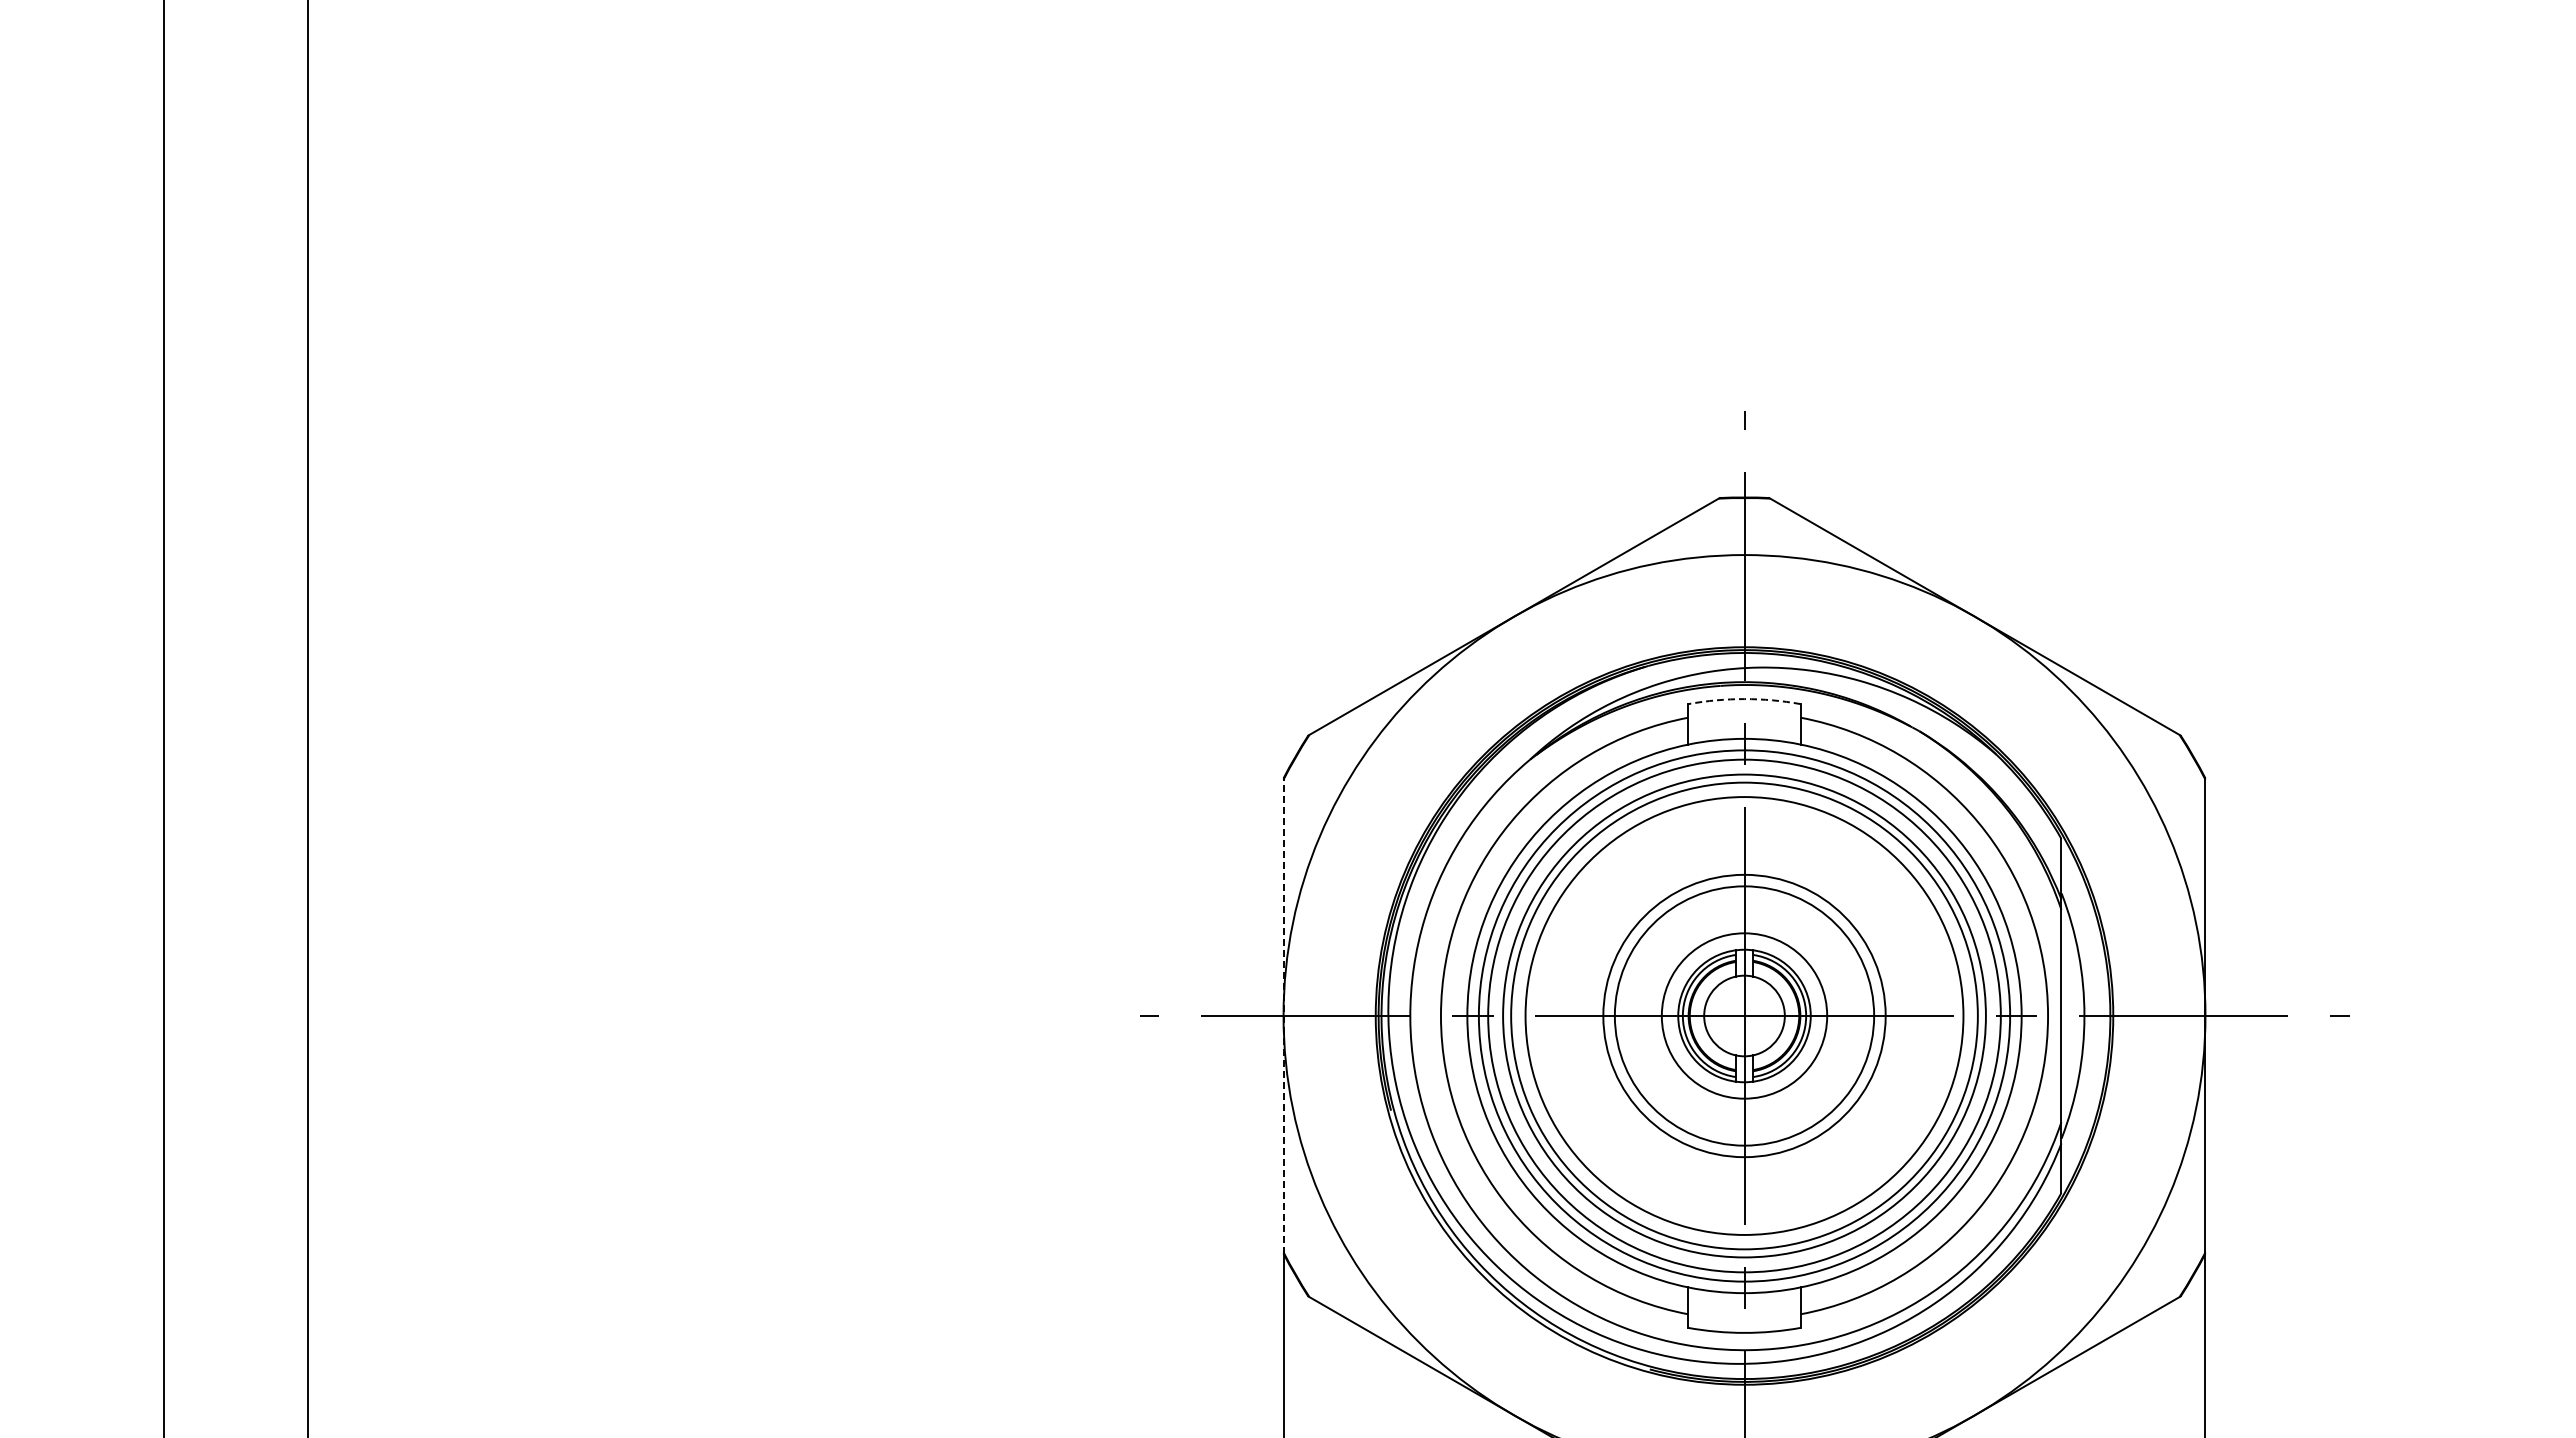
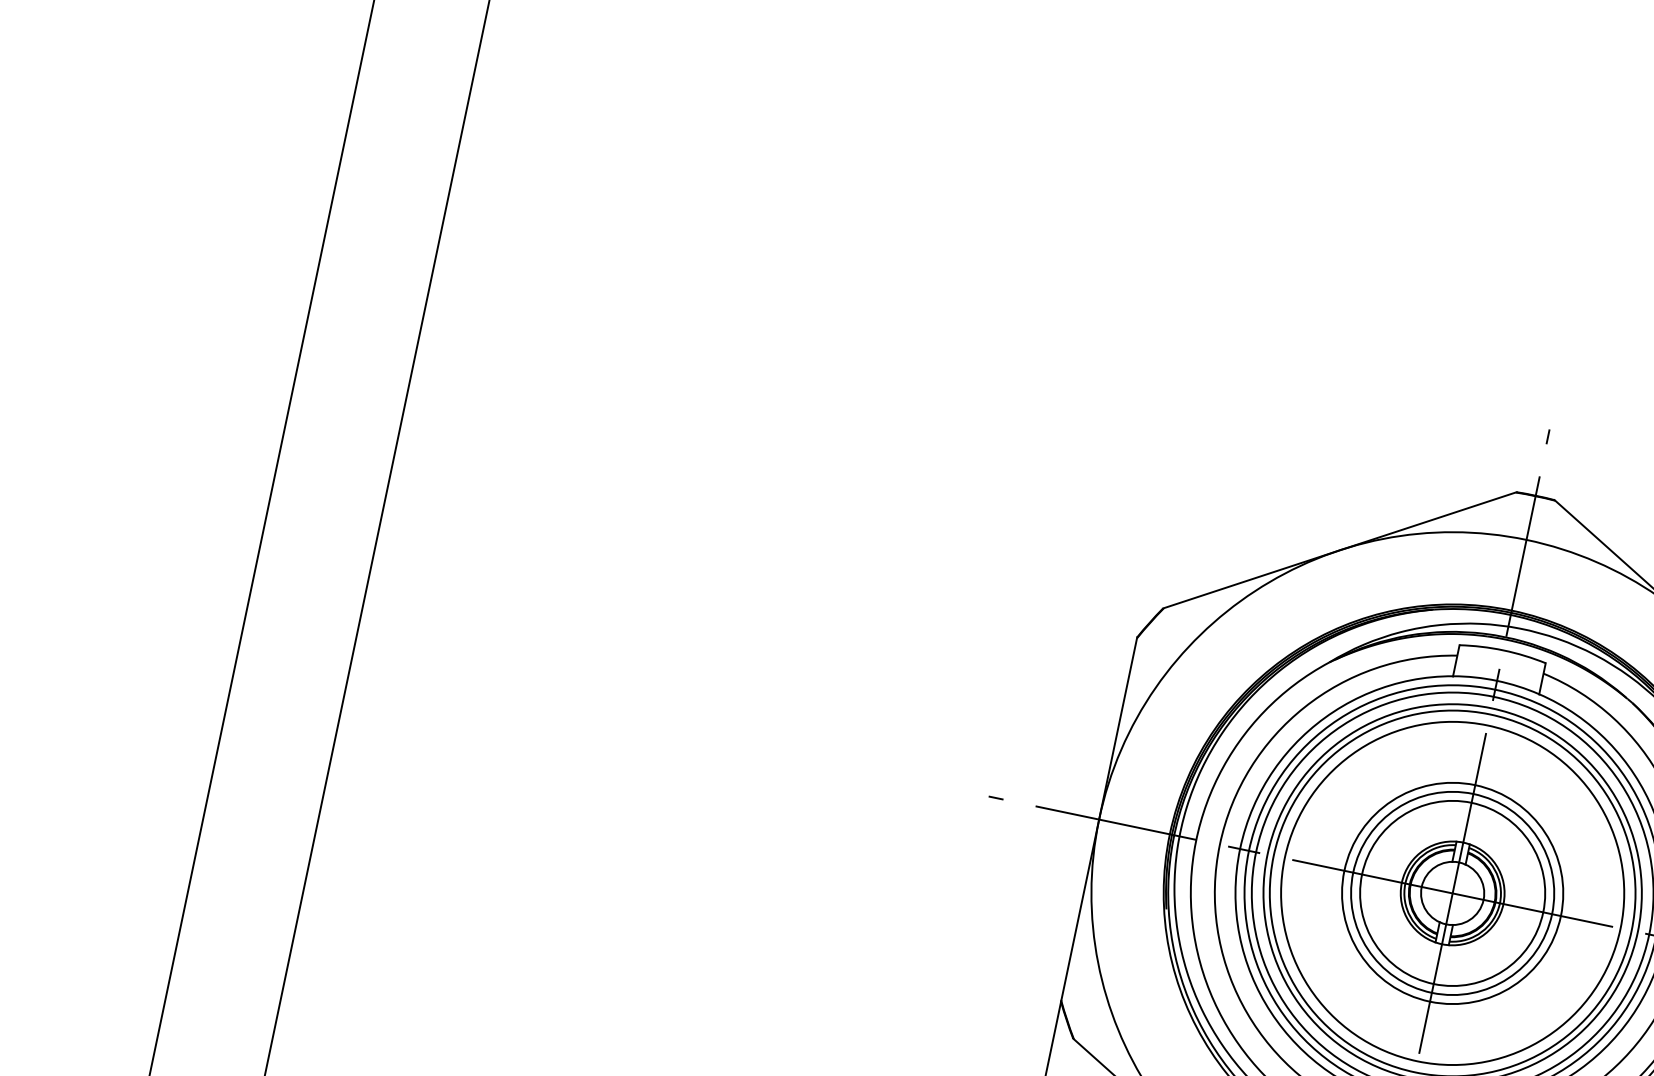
arc: (1744, 699) -> (1503, 650), dashed -> solid
circle: (1744, 1015) -> (1452, 893), size x1.43
line: (1283, 1016) -> (1099, 819), dashed -> solid

